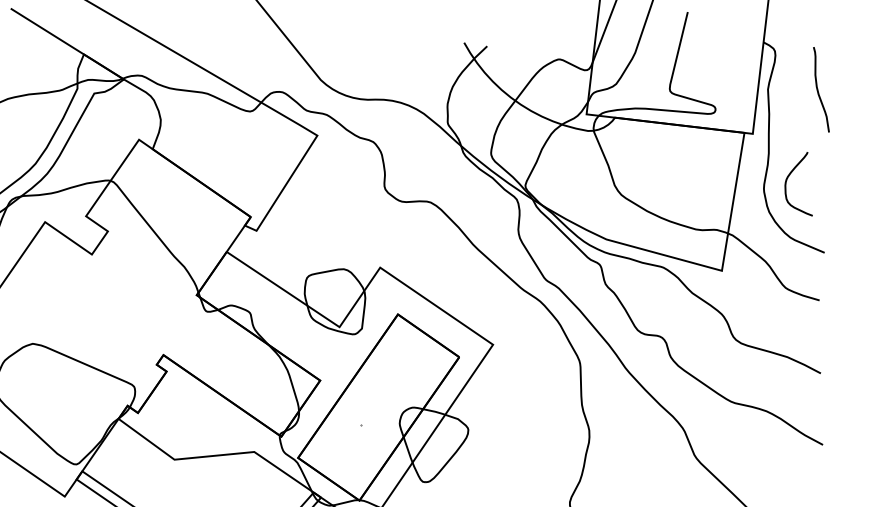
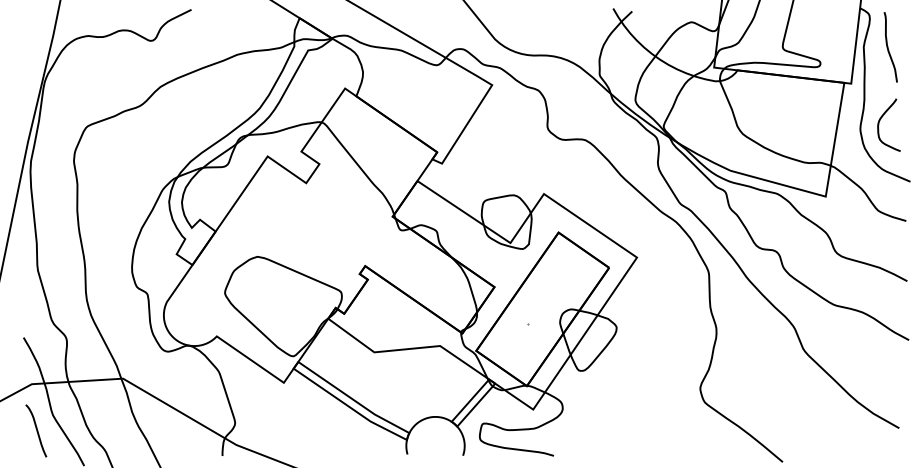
curve: (818, 89) -> (888, 47), moved

